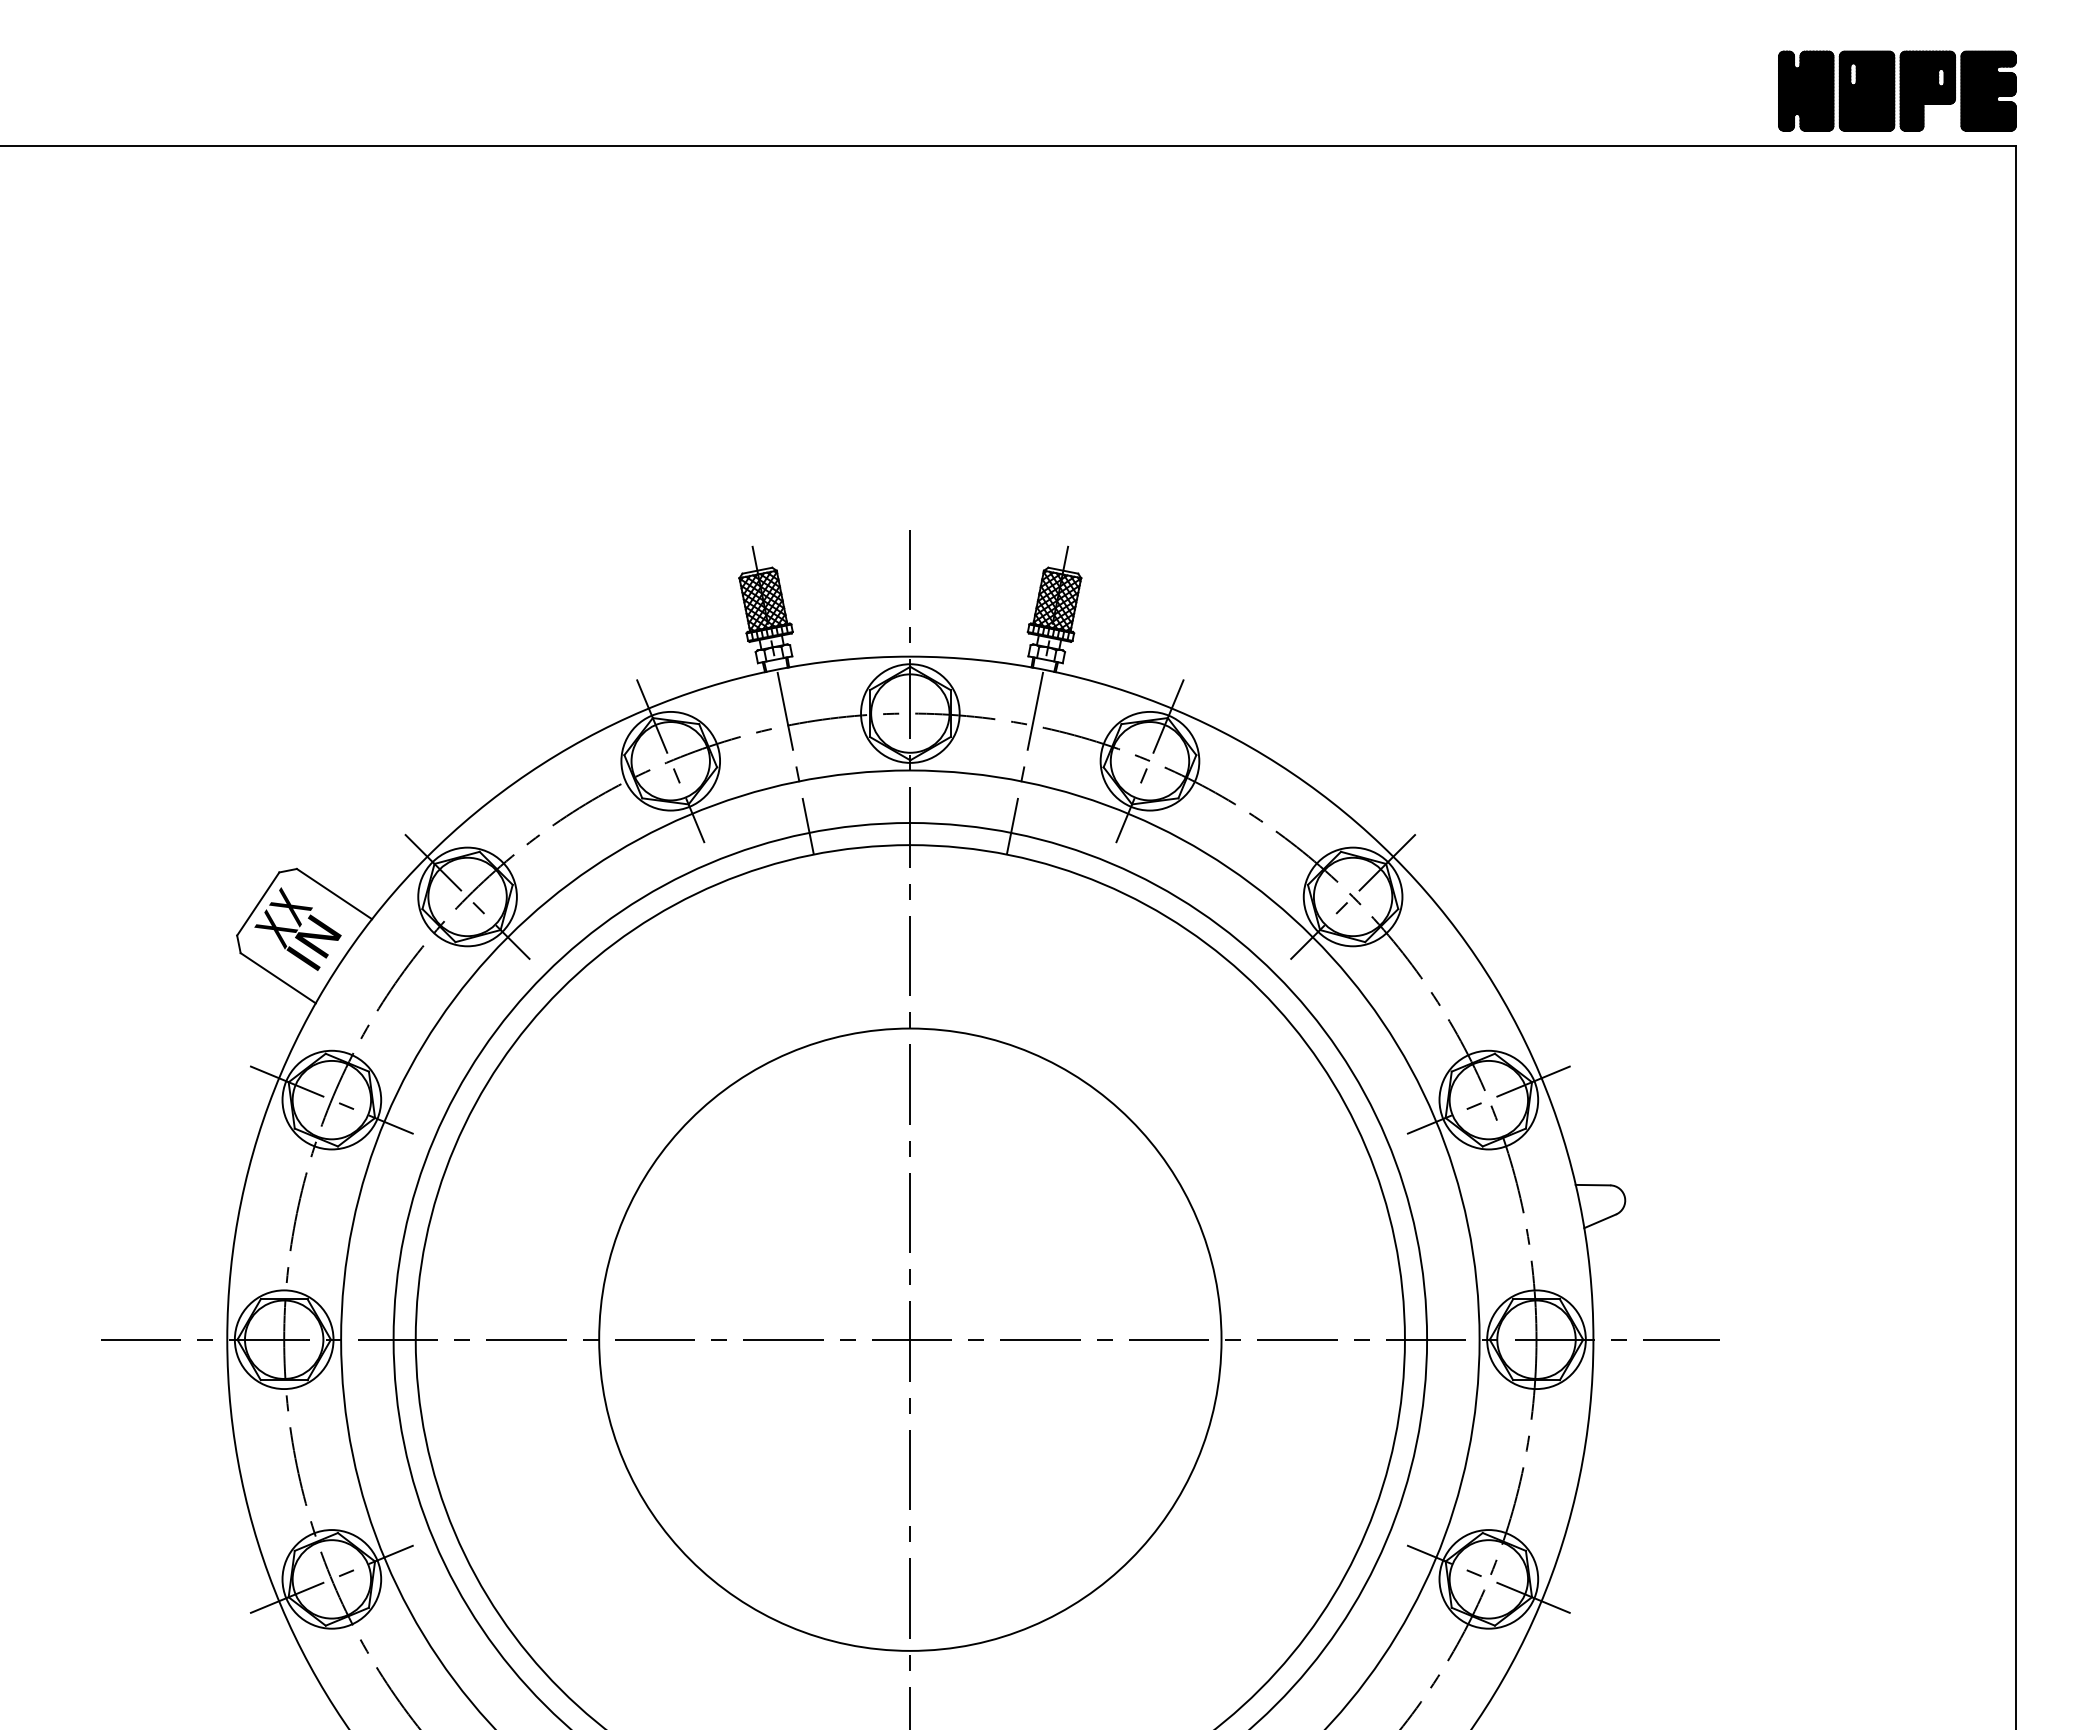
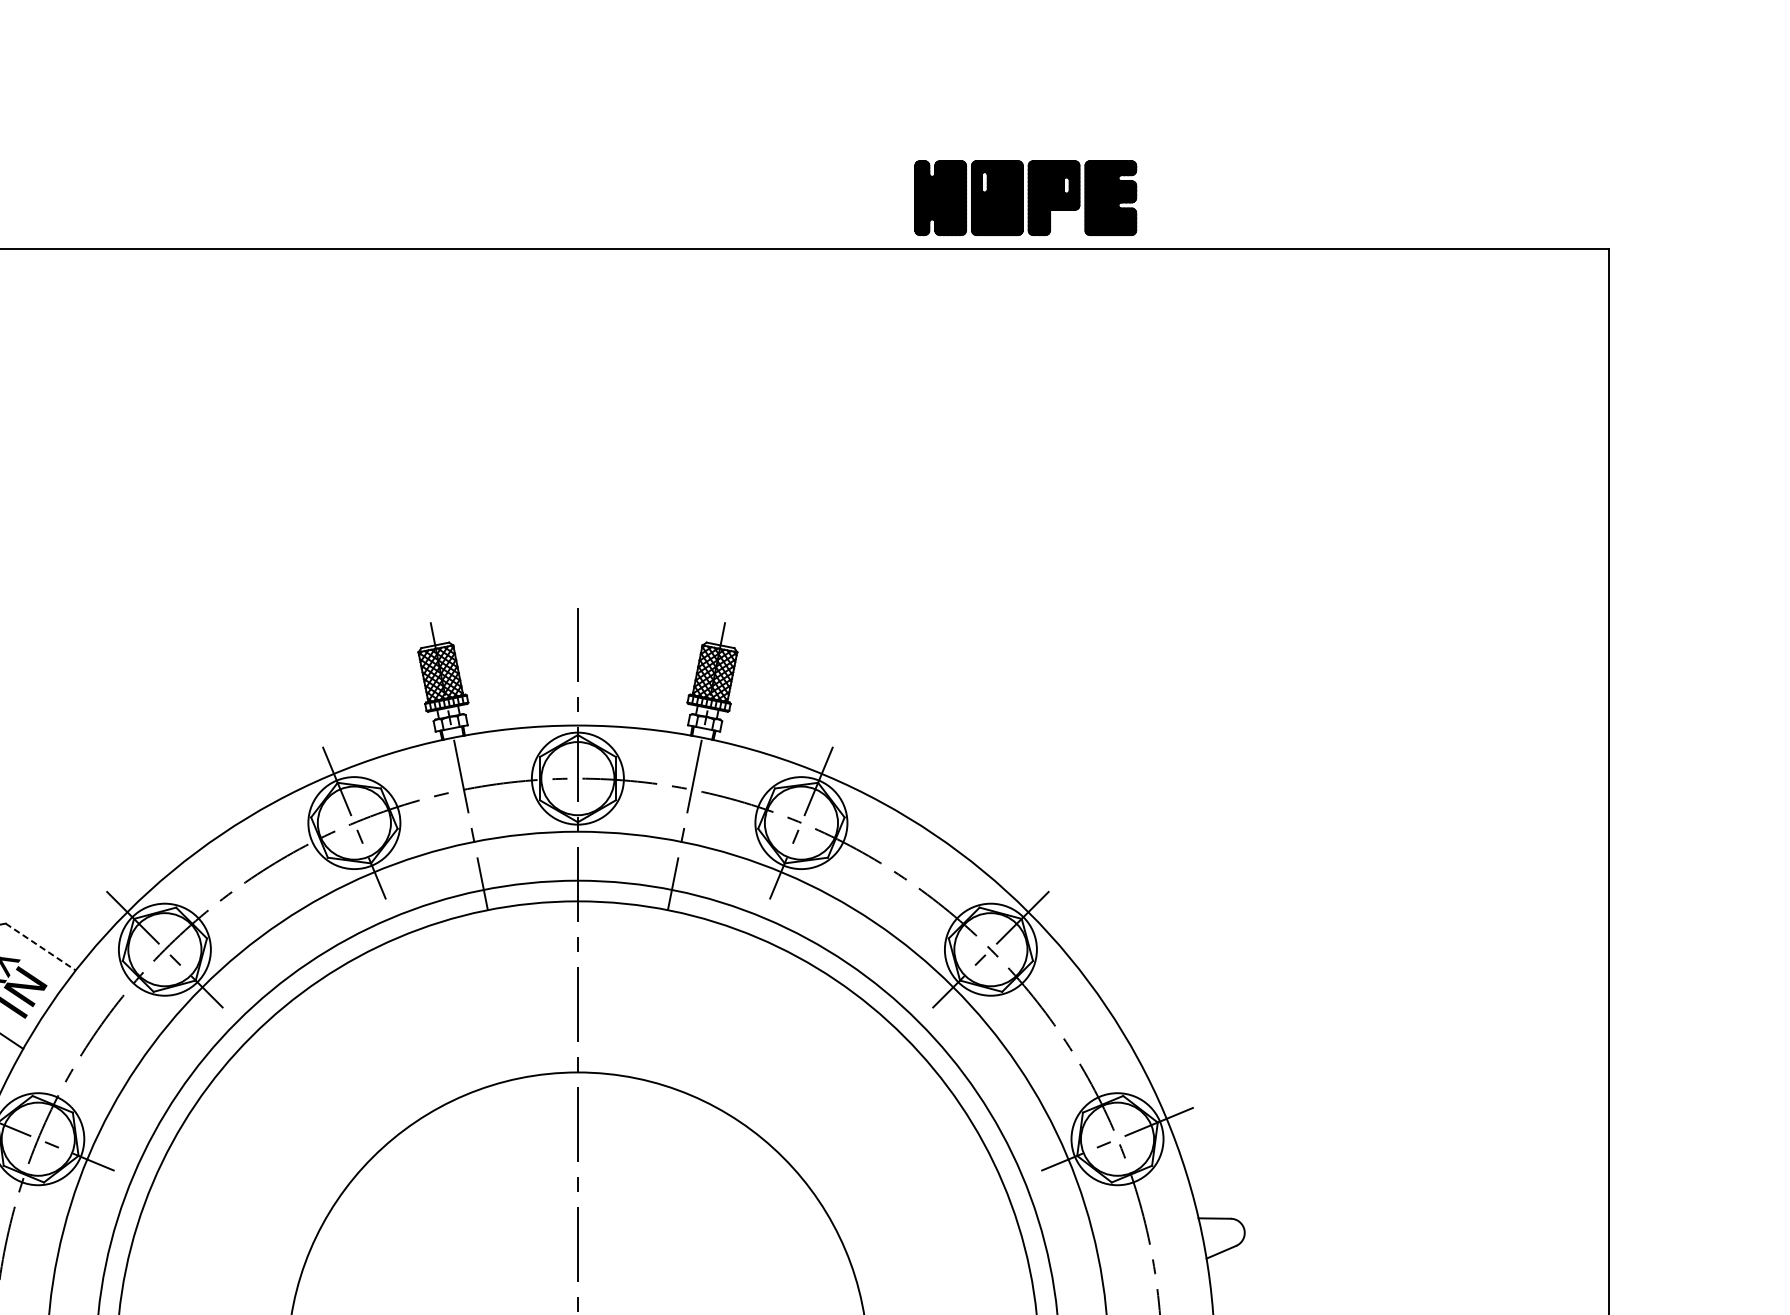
part: (1897, 90) -> (1025, 197), moved
line: (334, 894) -> (40, 947), solid -> dashed

